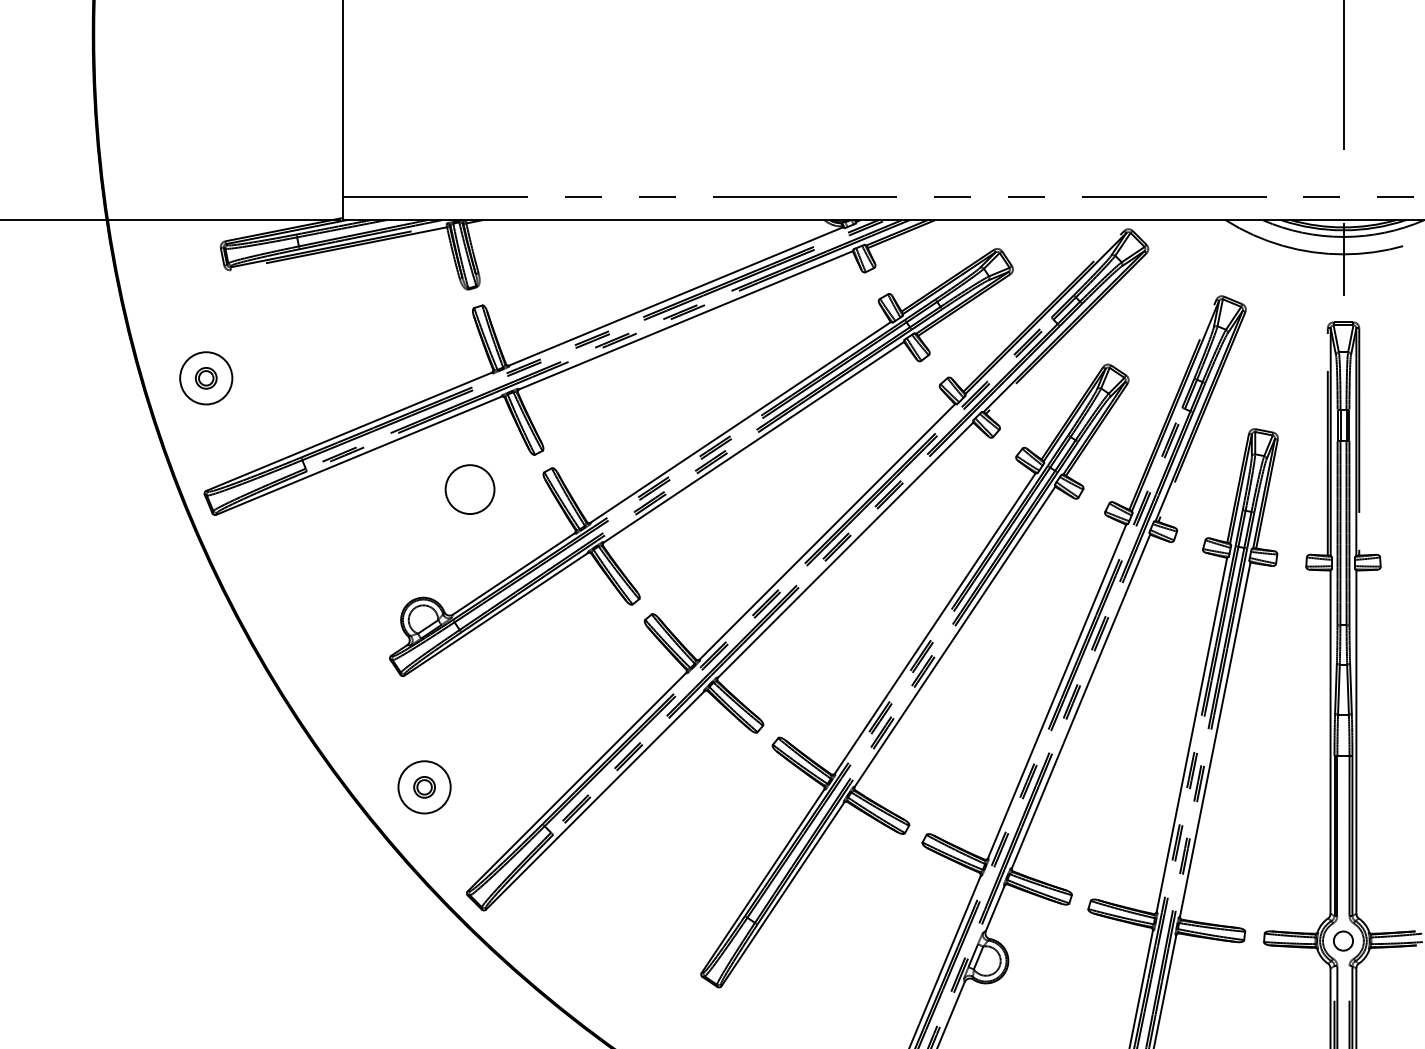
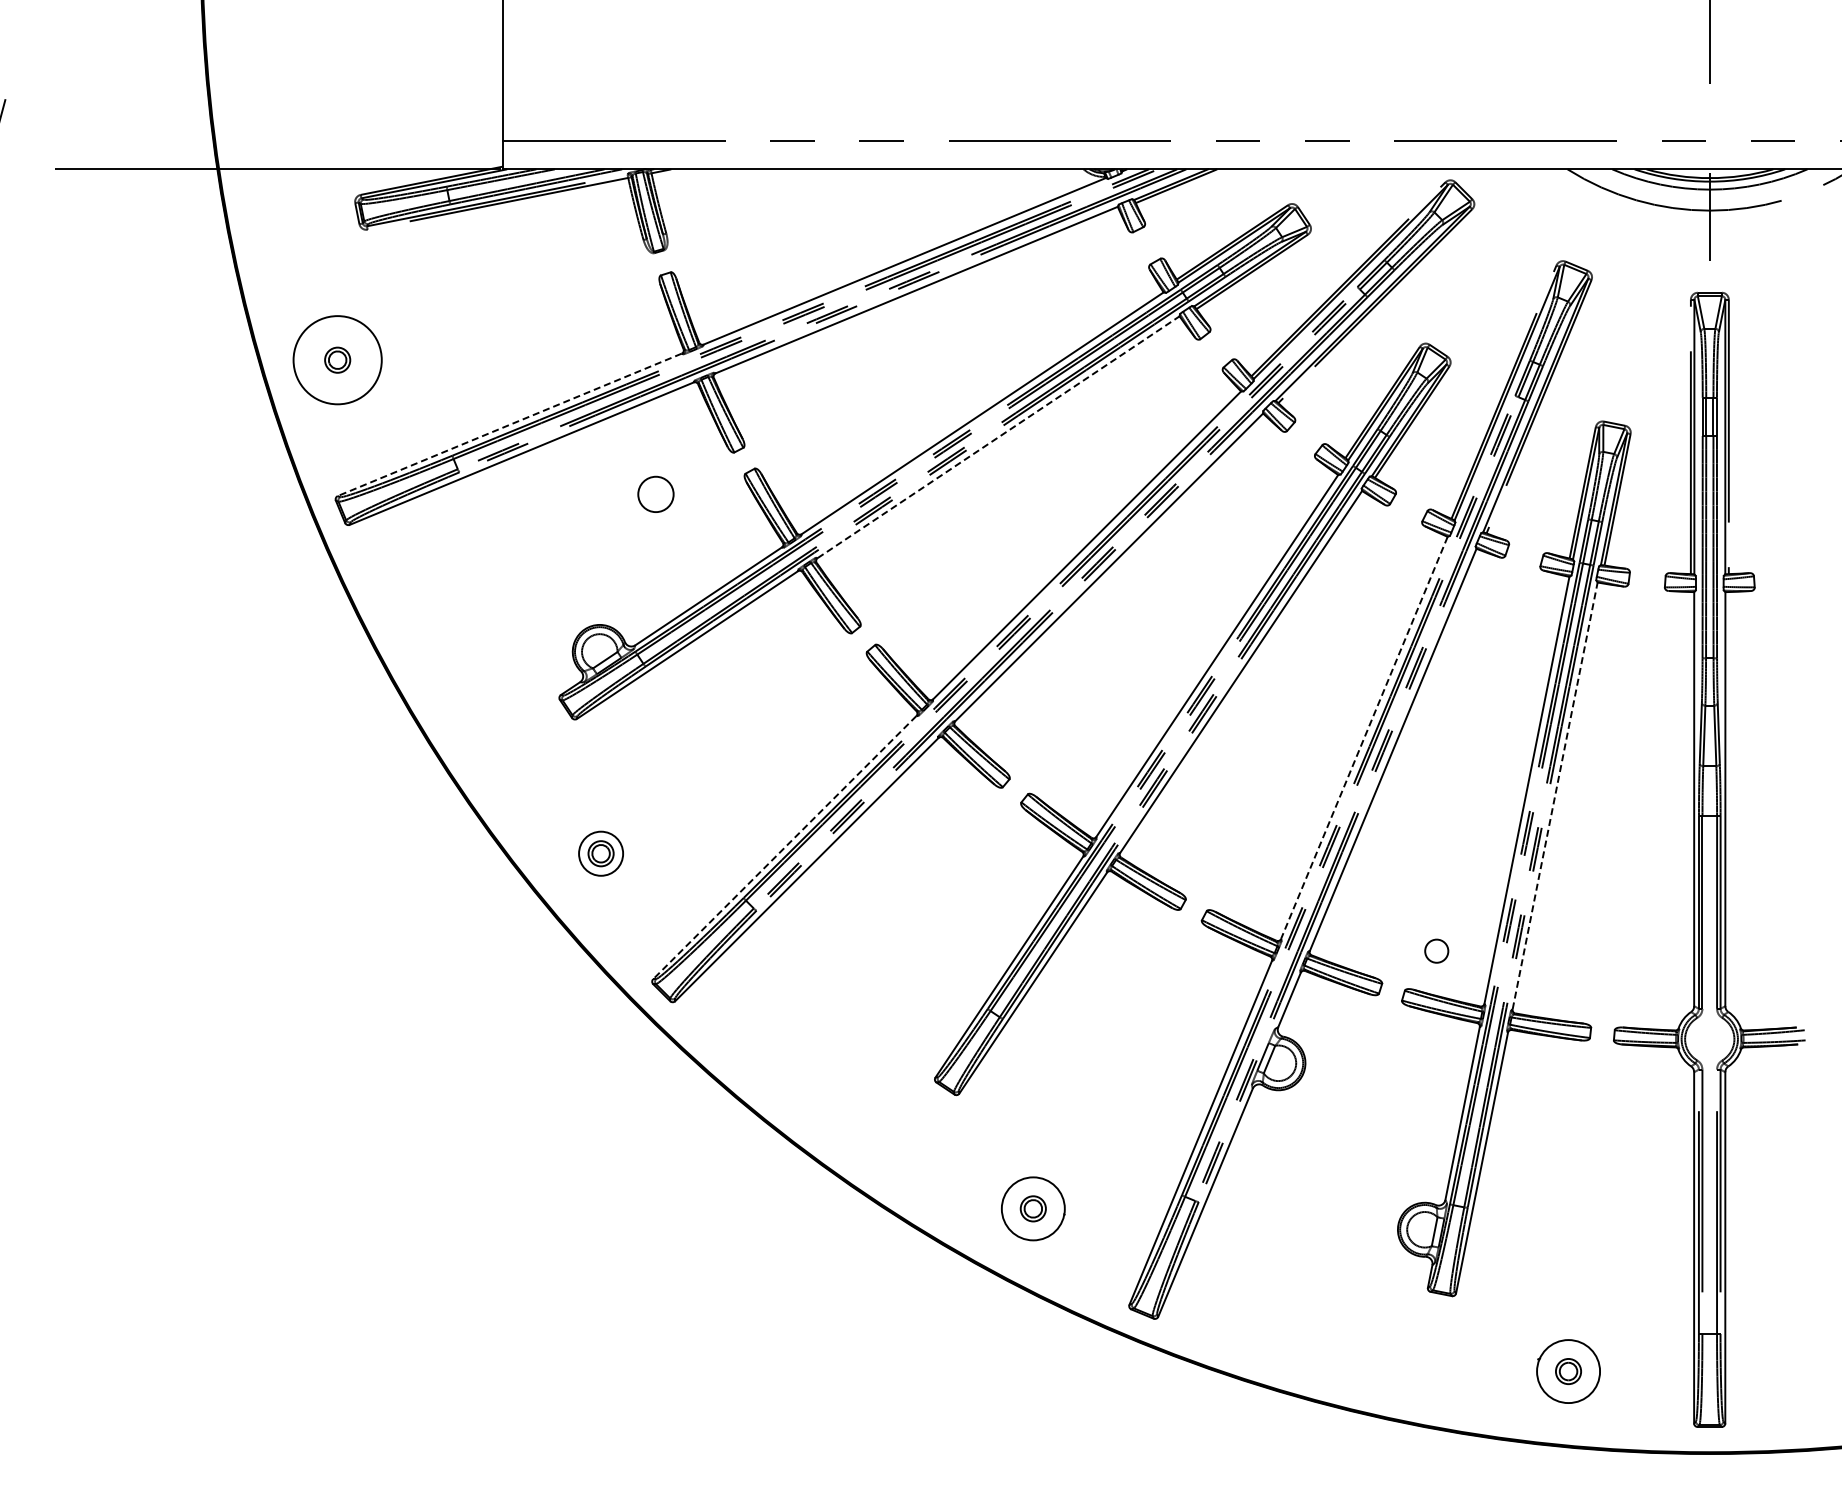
circle: (206, 377) -> (337, 359), size x1.4
line: (348, 432) -> (509, 425), solid -> dashed
line: (753, 442) -> (998, 437), solid -> dashed
circle: (469, 488) -> (655, 493), size x0.6
line: (1057, 691) -> (1364, 737), solid -> dashed
line: (1215, 739) -> (1555, 795), solid -> dashed
line: (576, 783) -> (784, 848), solid -> dashed
circle: (424, 787) -> (600, 853), size x0.7
circle: (1343, 940) -> (1436, 950), moved

